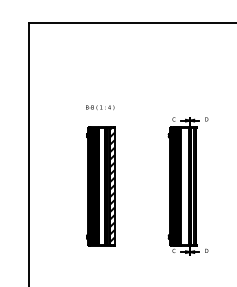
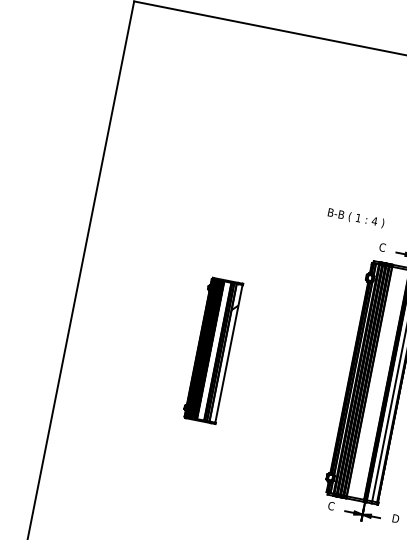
text: (100, 107) -> (356, 217), moved
part: (100, 186) -> (211, 350), size x0.6

